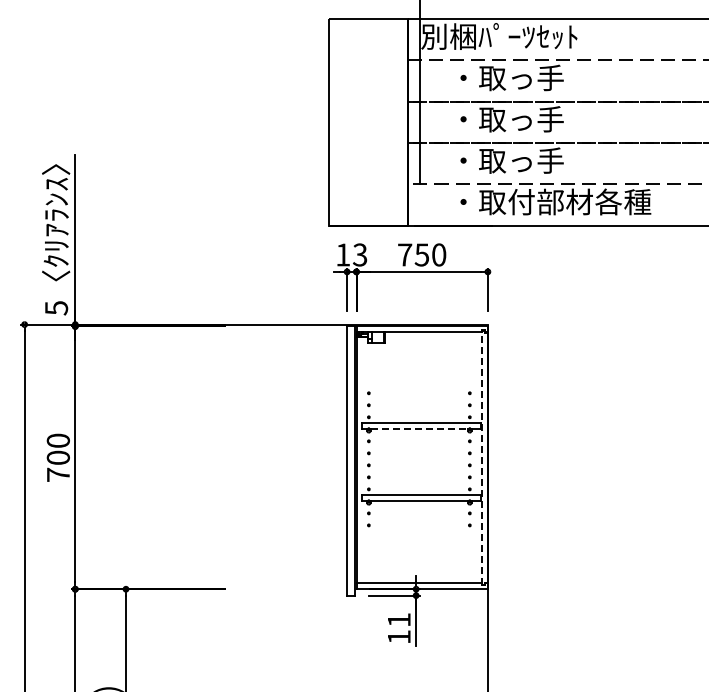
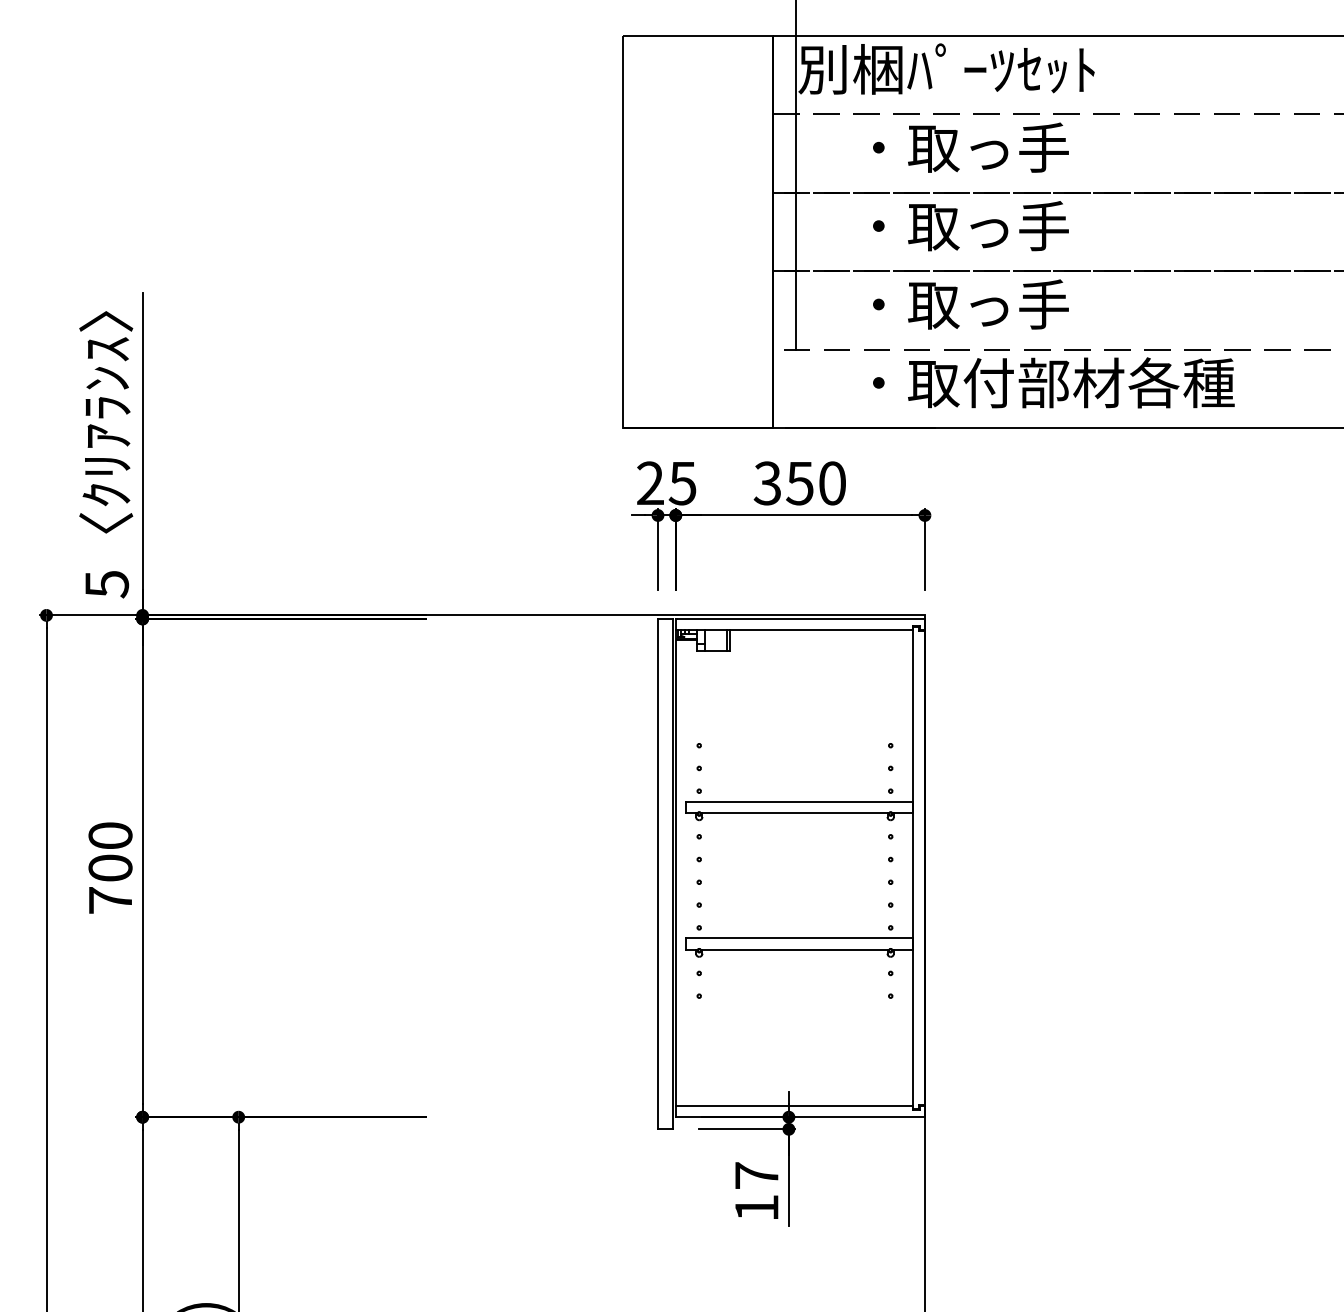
text: (351, 254) -> (666, 482), 13 -> 25
text: (404, 254) -> (766, 482), 750 -> 350
line: (419, 428) -> (795, 812), dashed -> solid
line: (481, 457) -> (912, 867), dashed -> solid
text: (399, 619) -> (757, 1174), 11 -> 17

